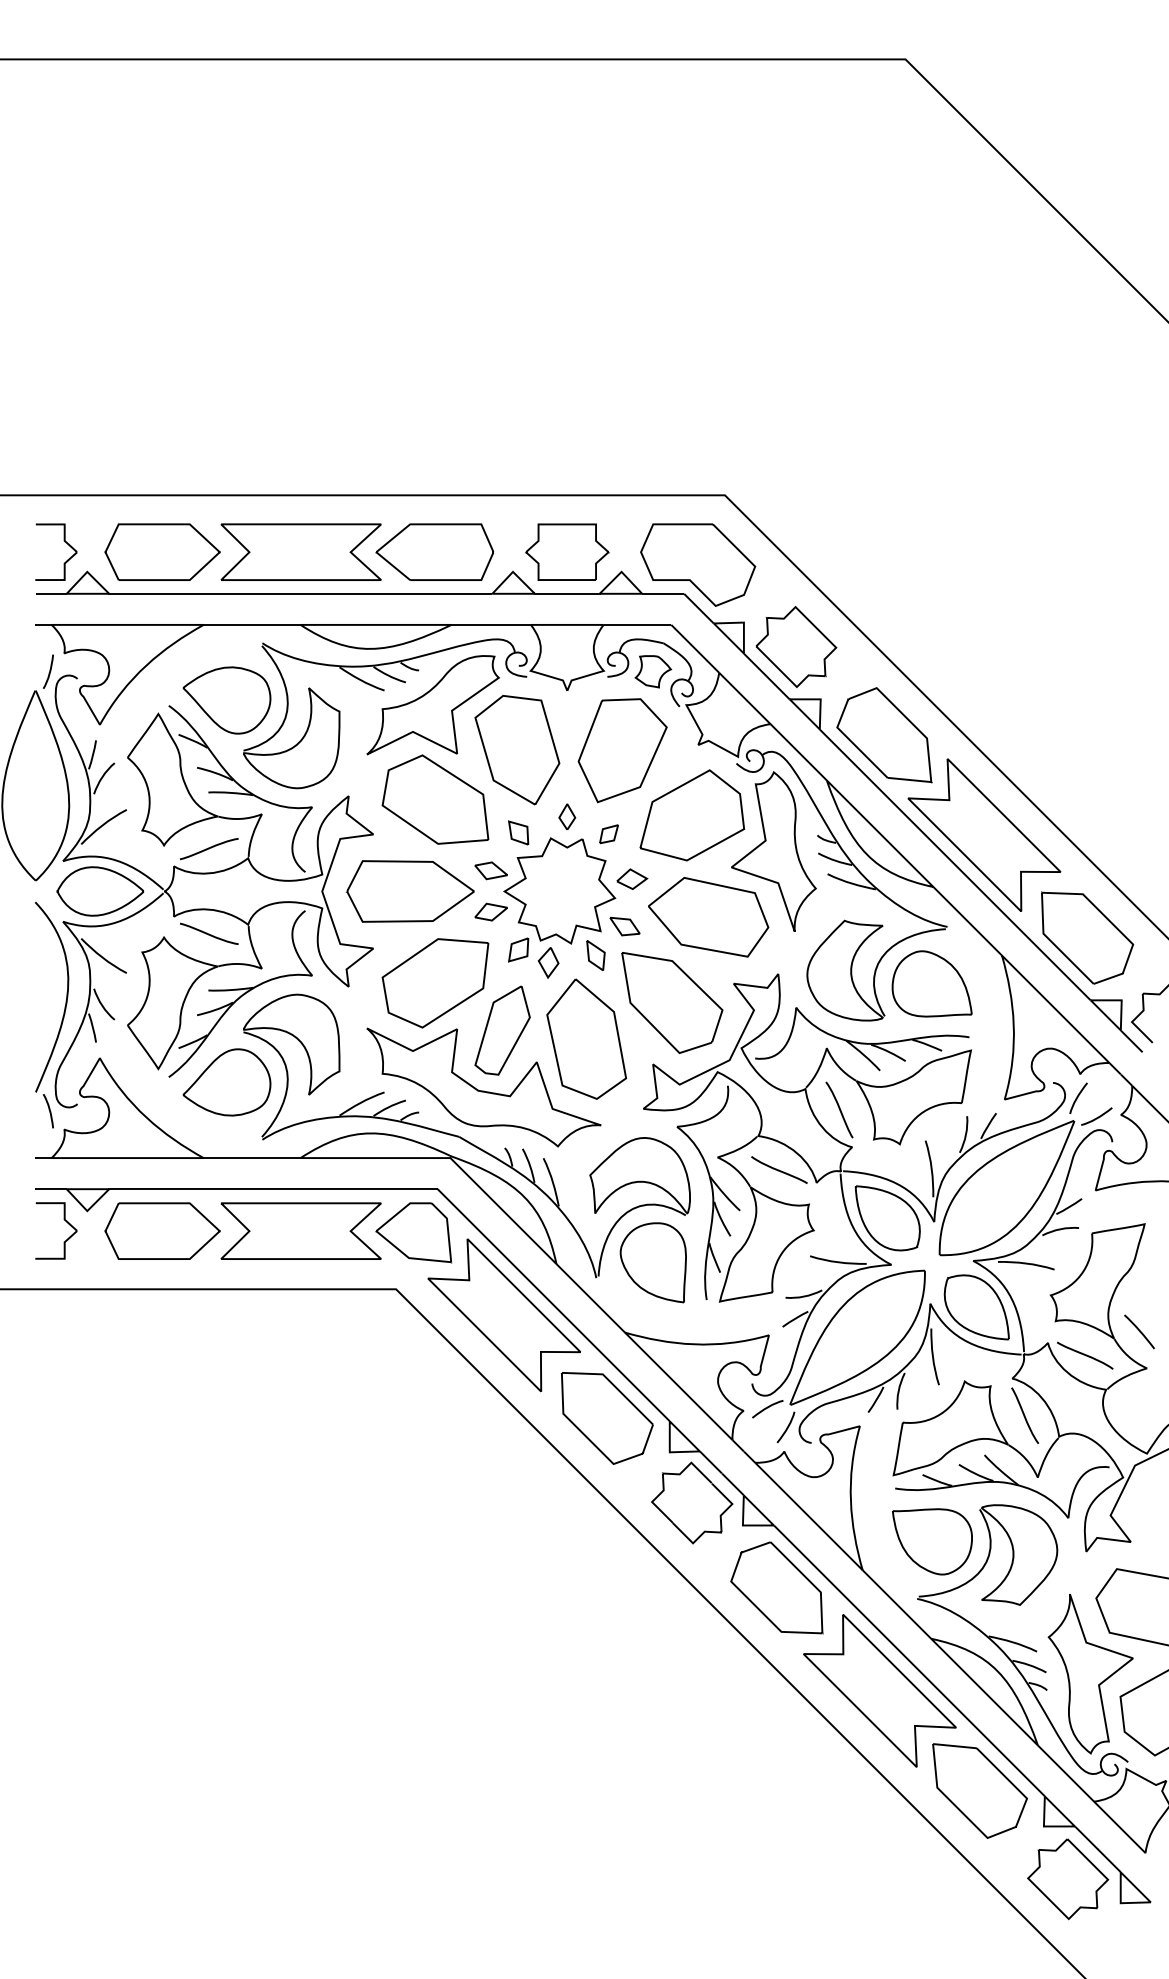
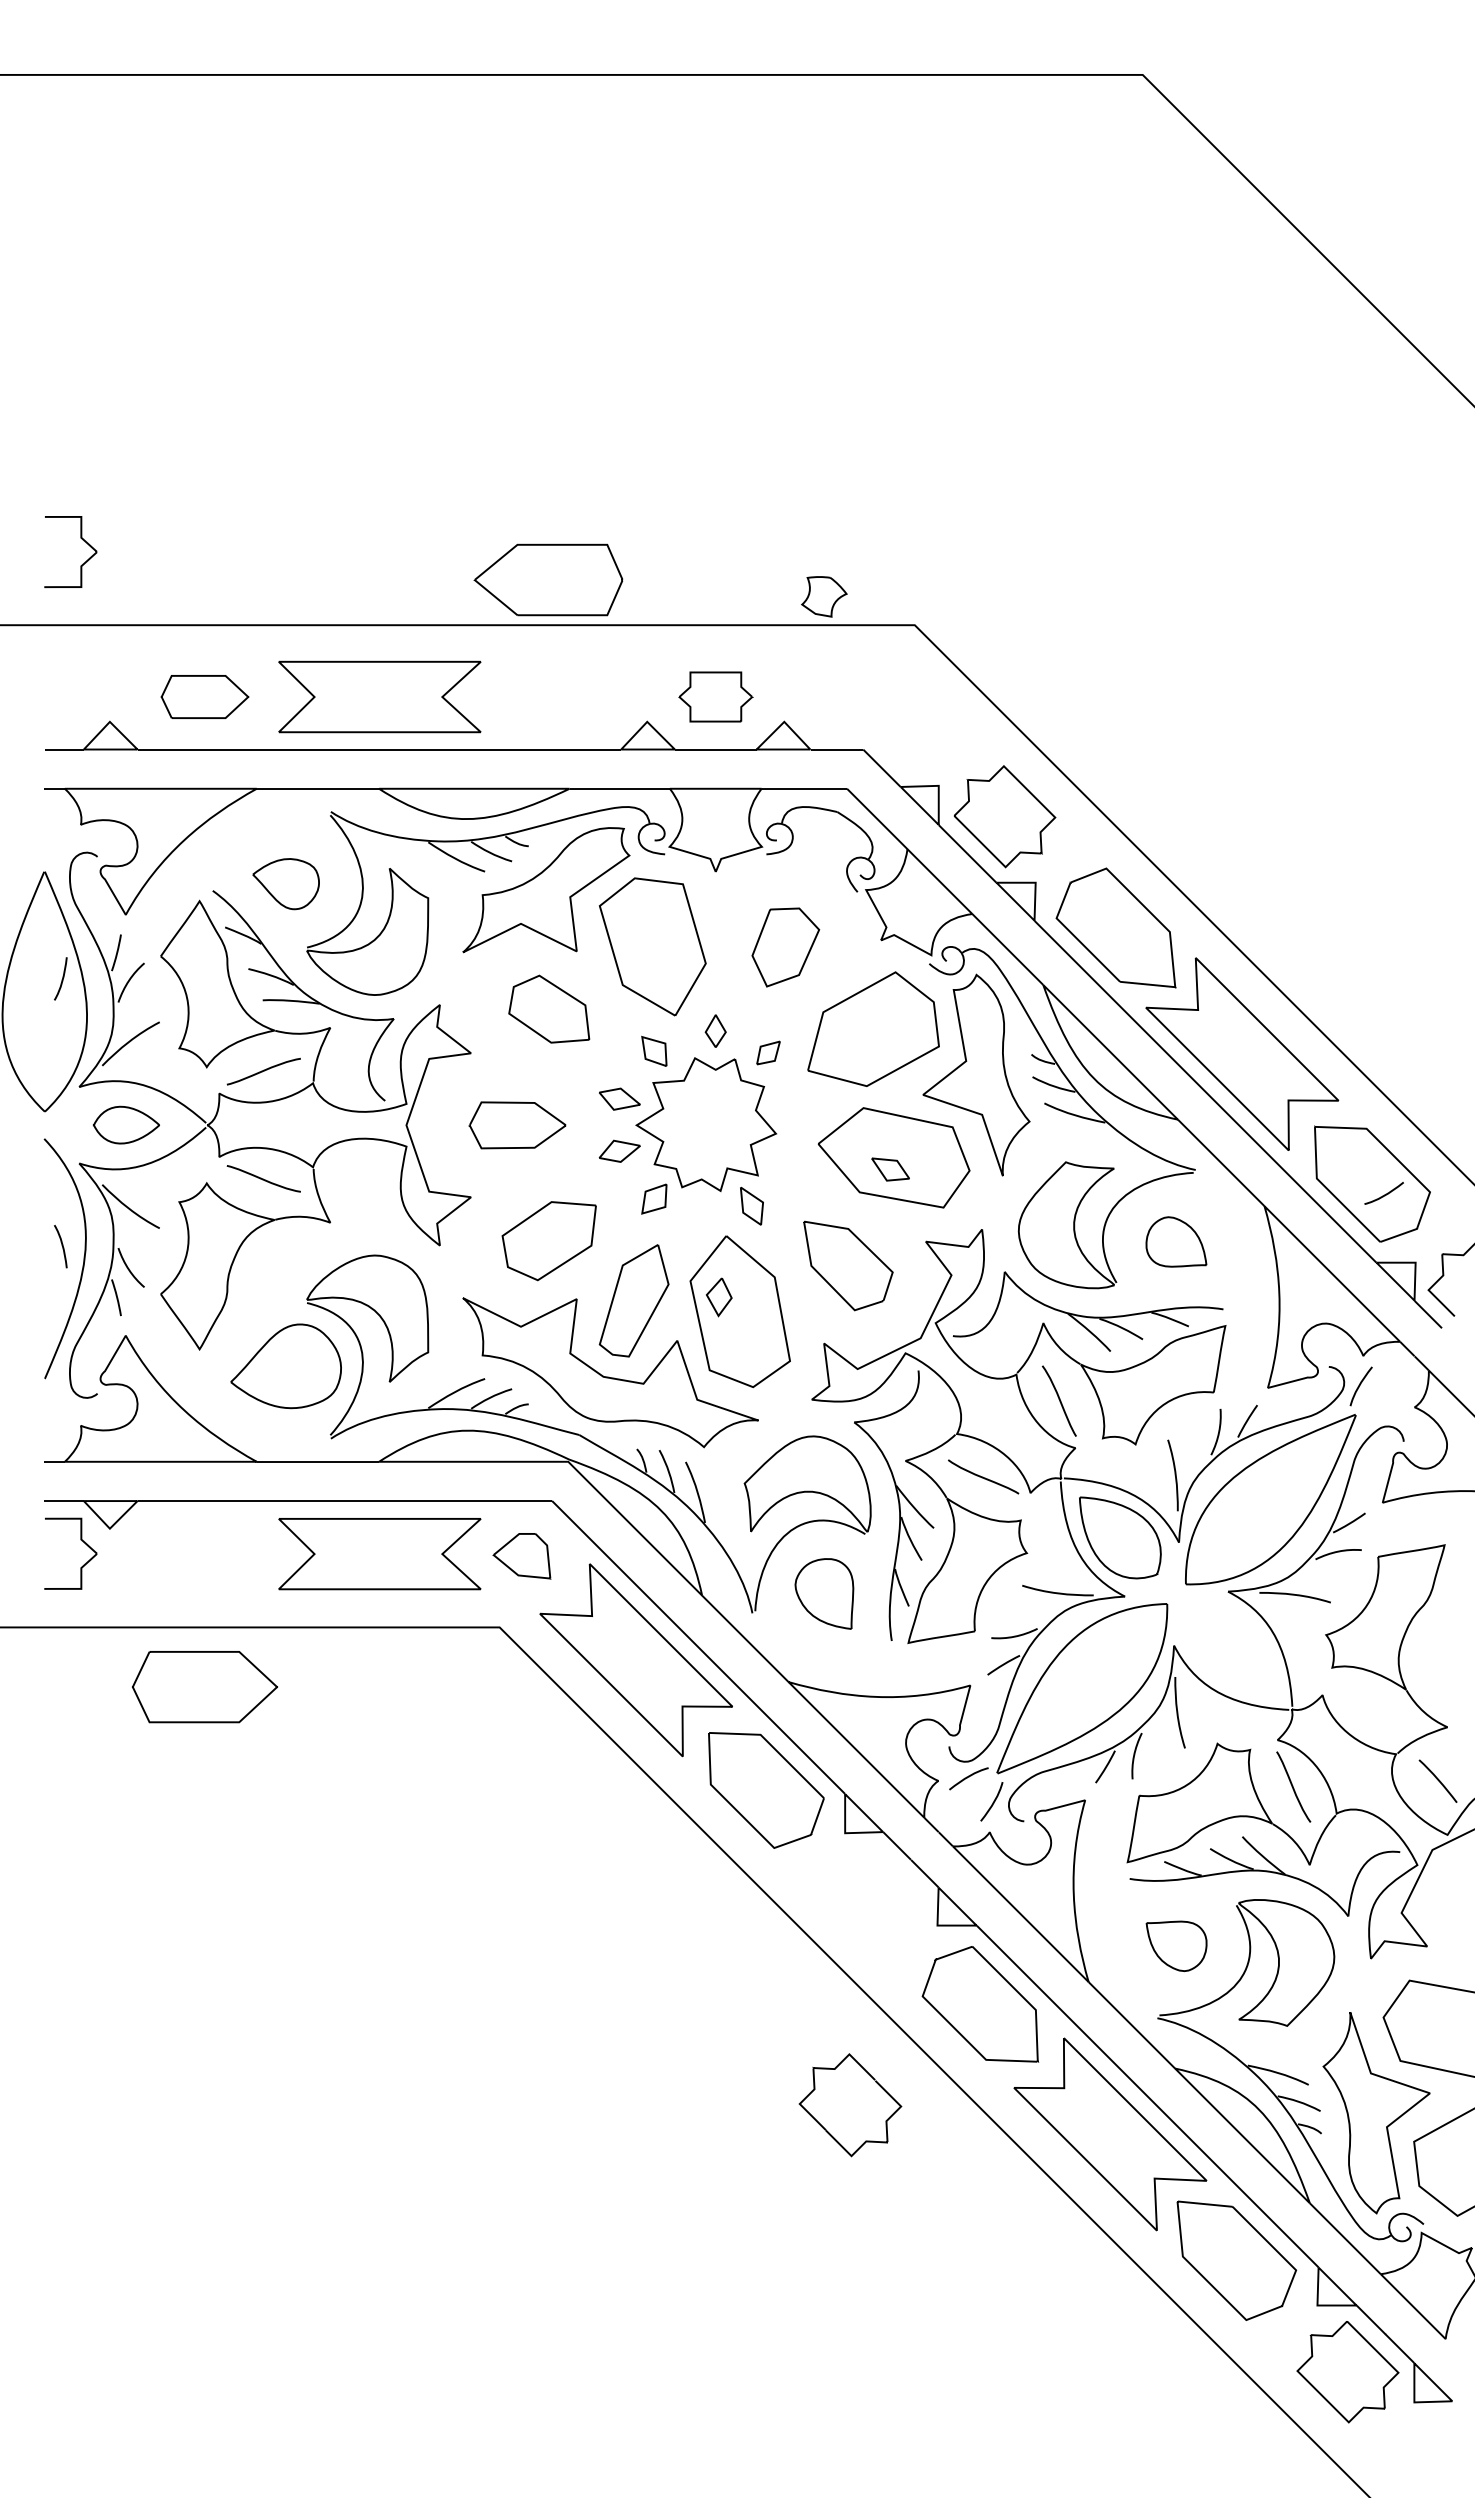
curve: (64, 542) -> (81, 539), moved
part: (162, 551) -> (204, 696), size x0.6
part: (434, 551) -> (548, 579), moved
part: (567, 551) -> (715, 696), size x0.7
part: (697, 564) -> (880, 712), removed
part: (653, 671) -> (824, 596), moved
curve: (48, 672) -> (61, 979), moved
part: (226, 699) -> (285, 883), size x0.6
part: (622, 750) -> (785, 947), size x0.6
part: (434, 798) -> (548, 1008), size x0.6
part: (632, 878) -> (797, 1109), removed
part: (100, 890) -> (126, 1124), size x0.6
part: (410, 891) -> (517, 1125), size x0.6
part: (624, 926) -> (890, 1169), moved
part: (548, 962) -> (719, 1297), moved
part: (434, 982) -> (548, 1240), size x0.7
part: (932, 983) -> (1176, 1241), size x0.6
part: (240, 993) -> (303, 1254), removed
part: (672, 1002) -> (848, 1265), size x0.7
curve: (48, 1110) -> (61, 1245), moved
curve: (1097, 1117) -> (1384, 1194), moved
part: (162, 1231) -> (204, 1687), moved
part: (413, 1233) -> (521, 1556), size x0.6
part: (653, 1262) -> (824, 1593), size x0.7
part: (976, 1306) -> (1232, 1649), removed
line: (1139, 1331) -> (1437, 1780), moved
curve: (1085, 1355) -> (1369, 1710), removed
part: (692, 1503) -> (850, 2105), moved
part: (932, 1542) -> (1176, 1946), size x0.6

